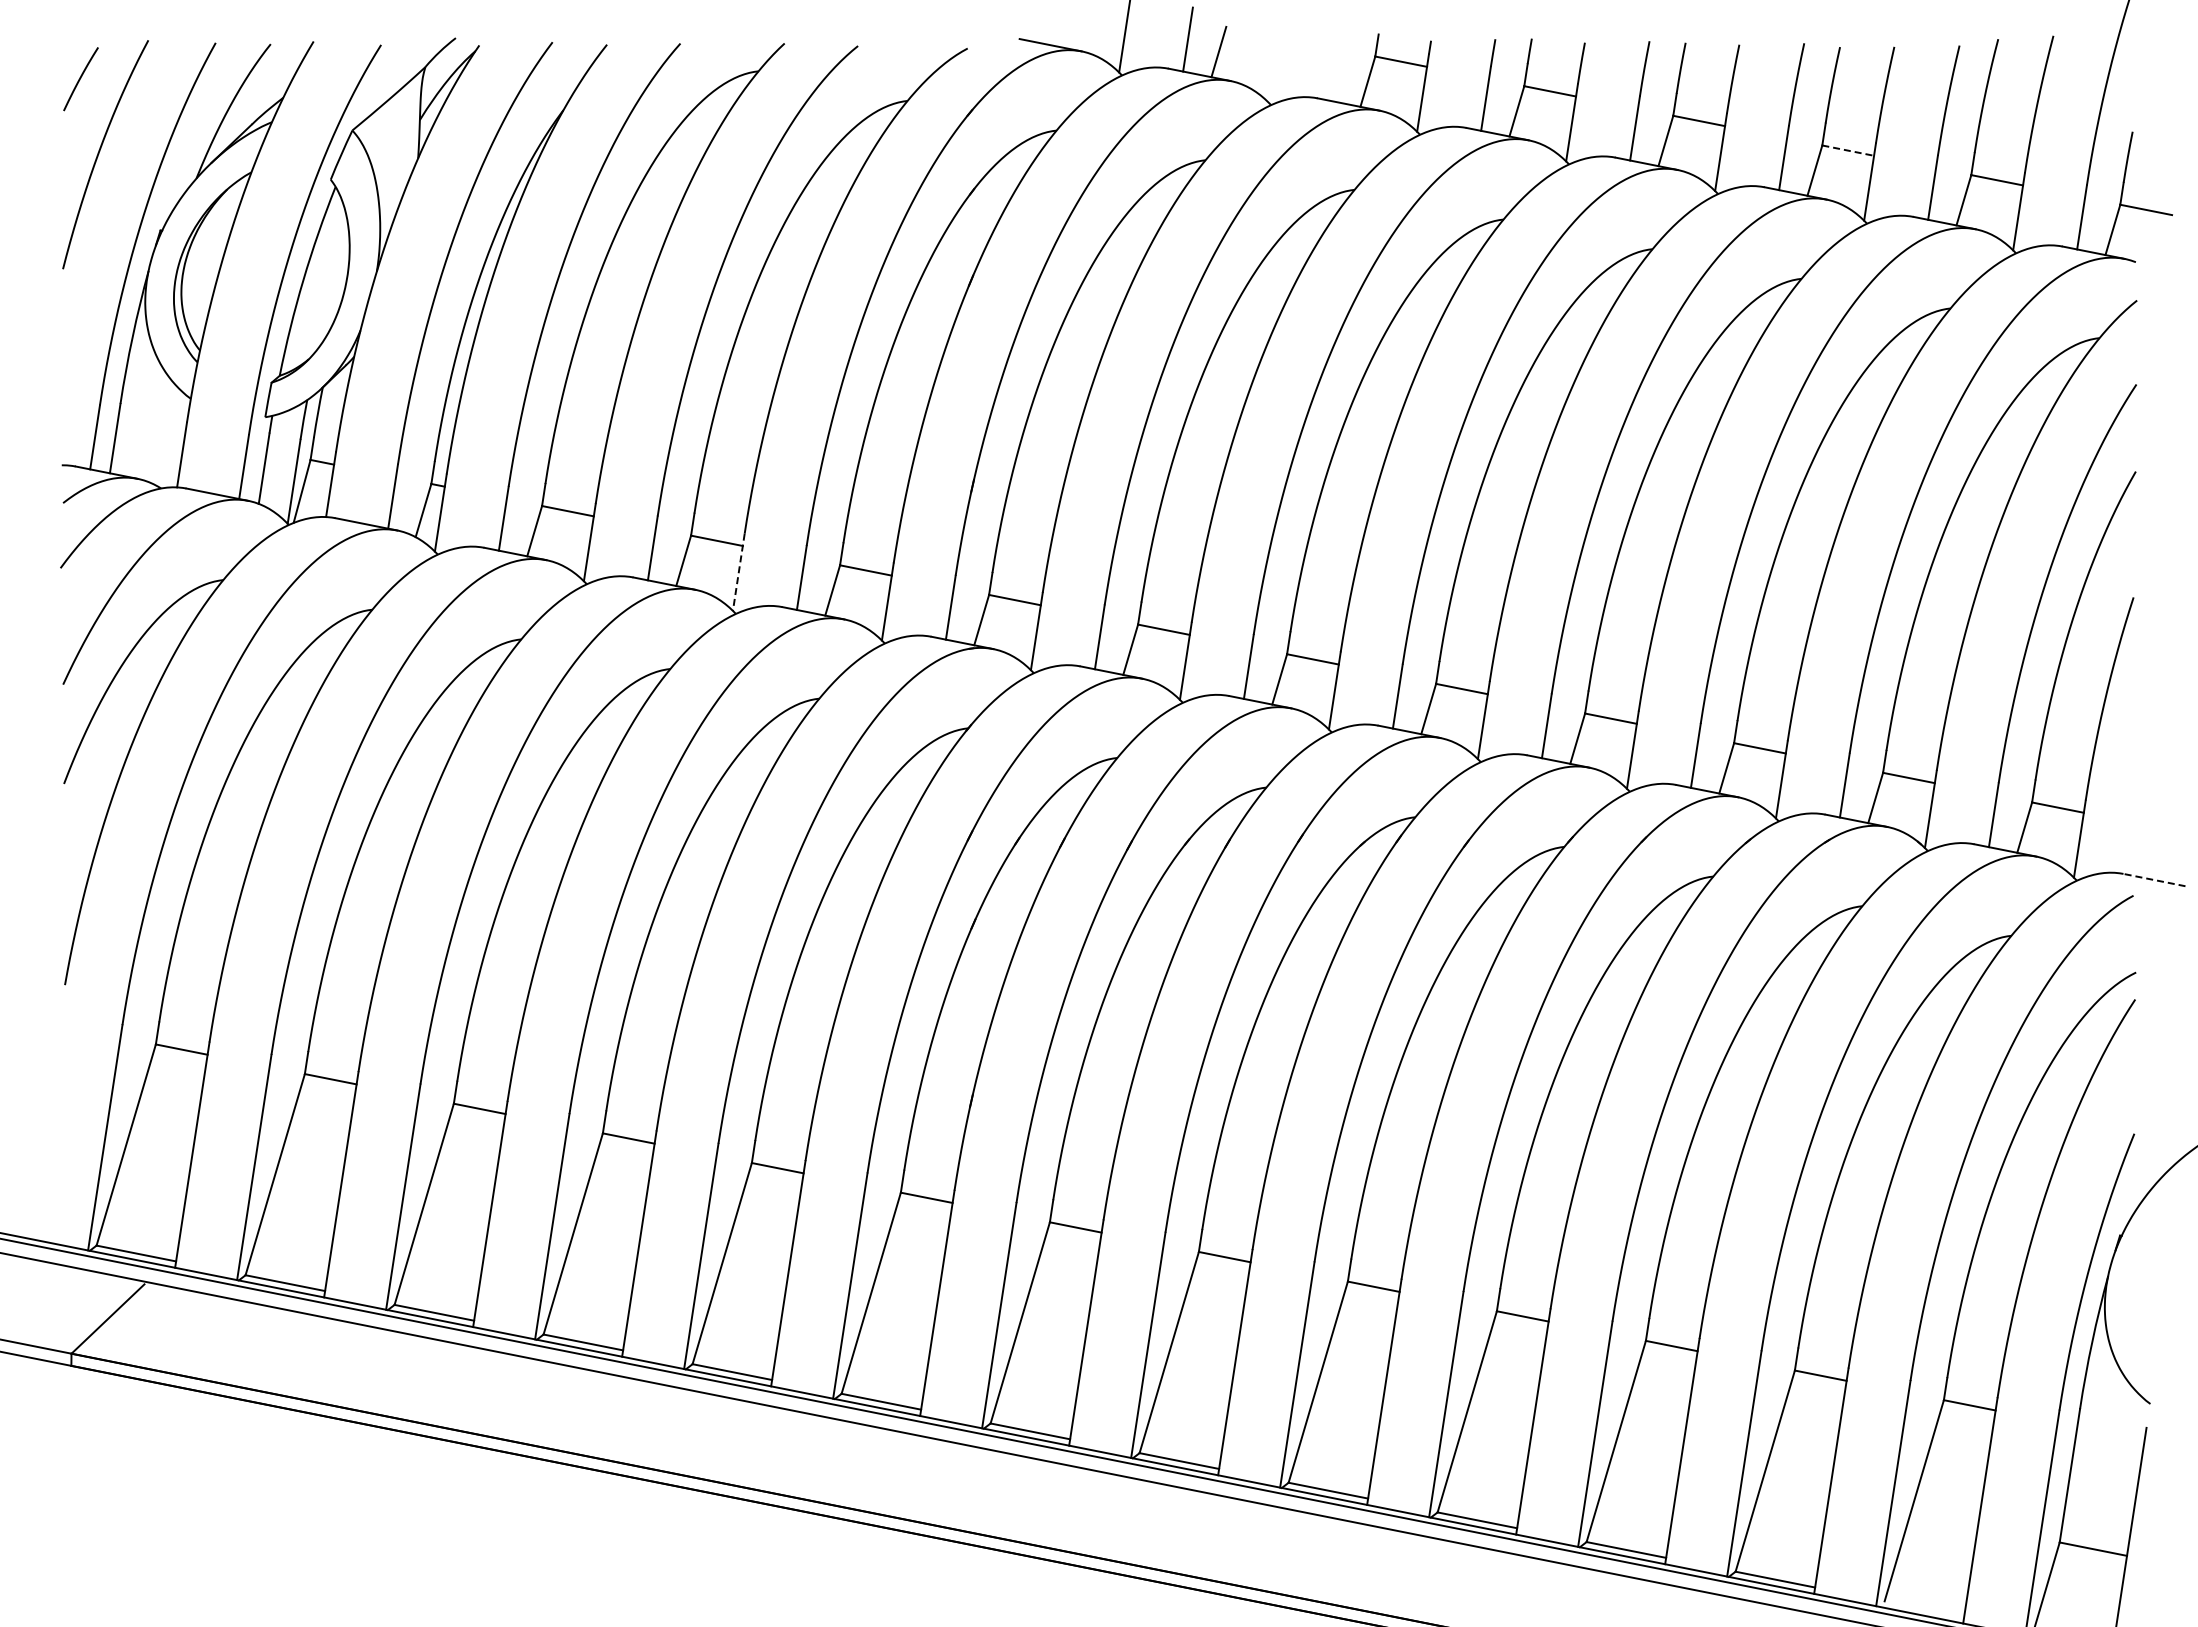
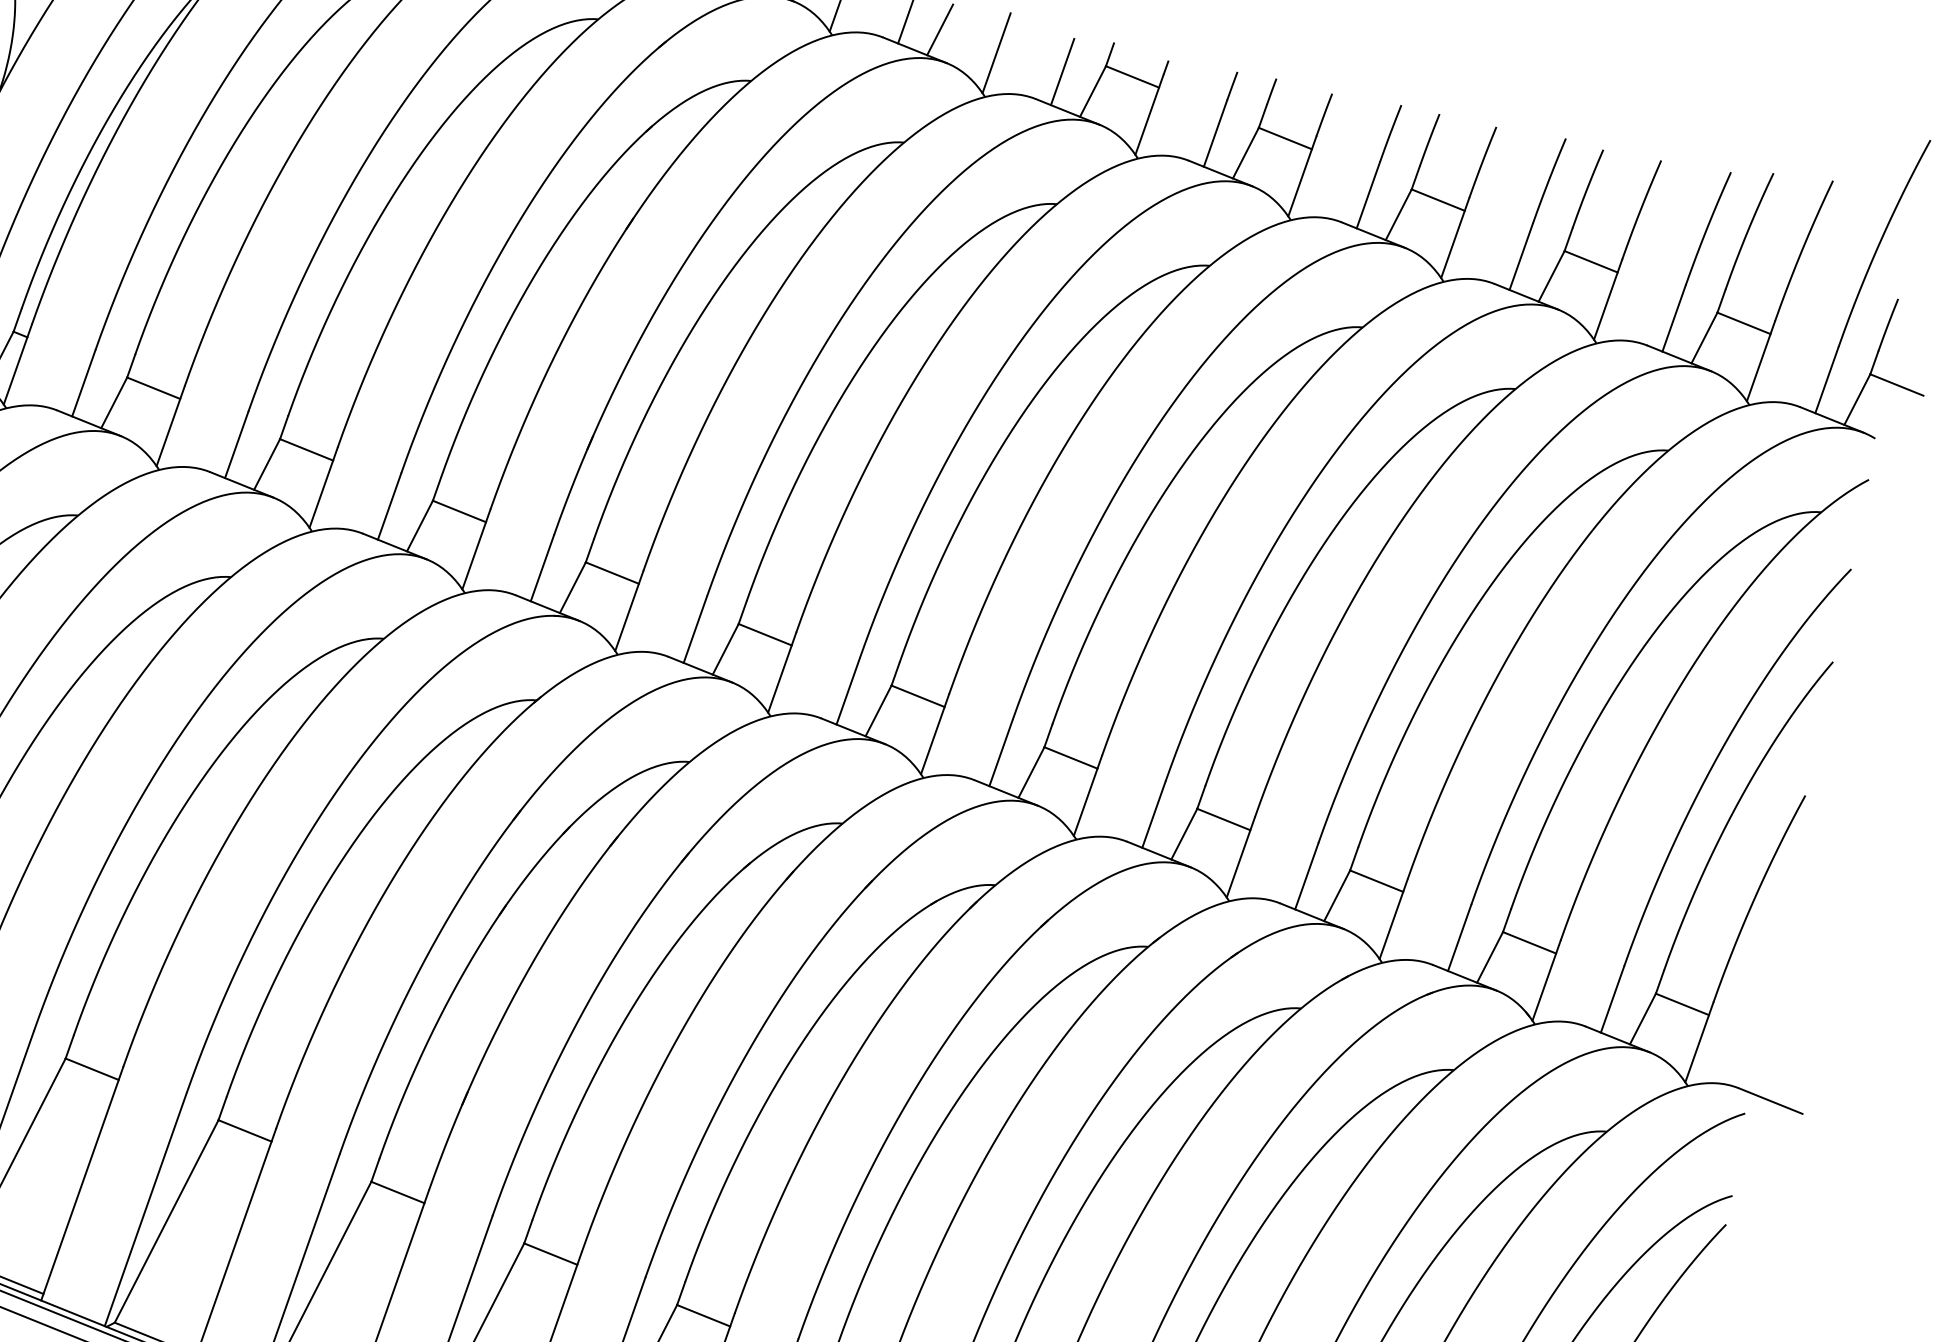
line: (1273, 63) -> (996, 53), added
line: (1336, 69) -> (1062, 72), added
line: (1848, 150) -> (1591, 261), dashed -> solid
line: (738, 572) -> (323, 487), dashed -> solid
line: (2154, 880) -> (1770, 1101), dashed -> solid

